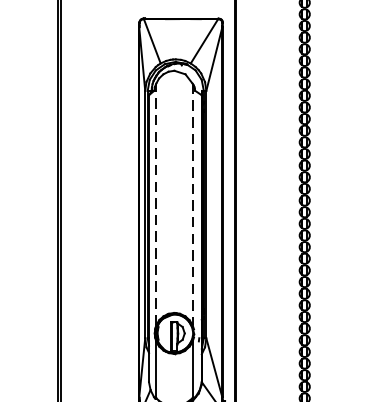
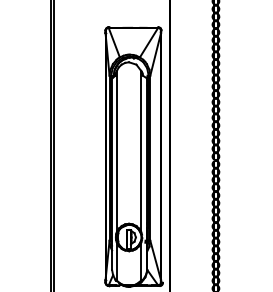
line: (155, 204) -> (116, 151), dashed -> solid
line: (193, 204) -> (141, 151), dashed -> solid

